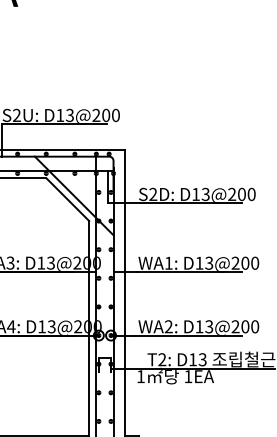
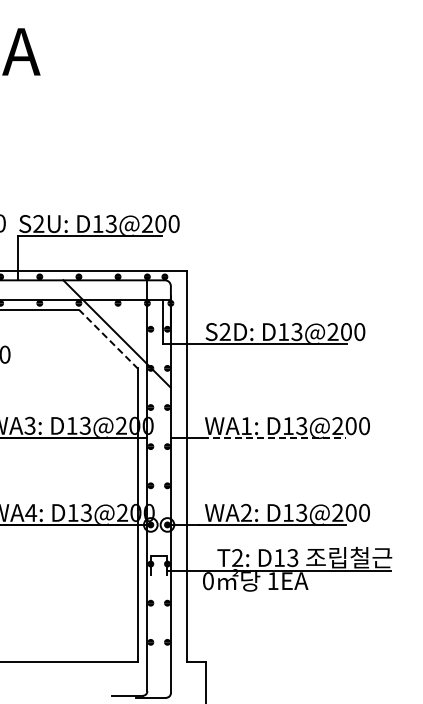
line: (67, 199) -> (108, 338), solid -> dashed
line: (189, 272) -> (274, 438), solid -> dashed
text: (141, 376) -> (208, 581), 1 -> 0

